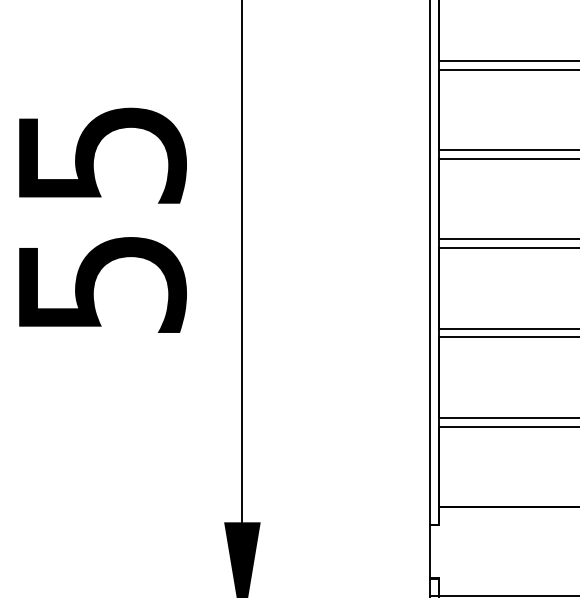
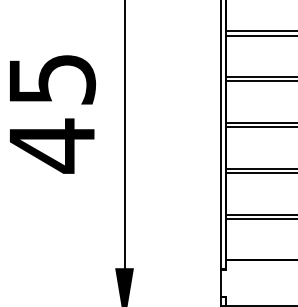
text: (102, 283) -> (52, 145), 55 -> 45

